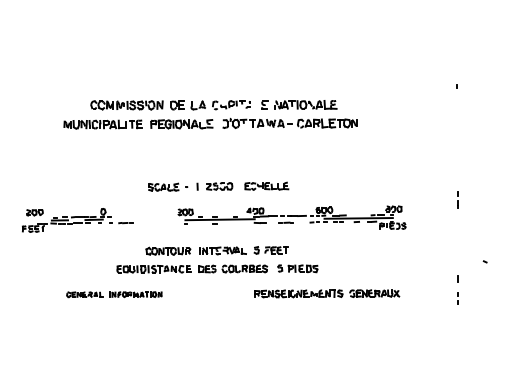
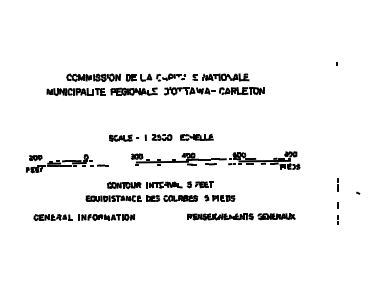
line: (457, 199) -> (337, 184), moved
part: (76, 220) -> (66, 163), moved
part: (114, 294) -> (84, 217), size x1.43

